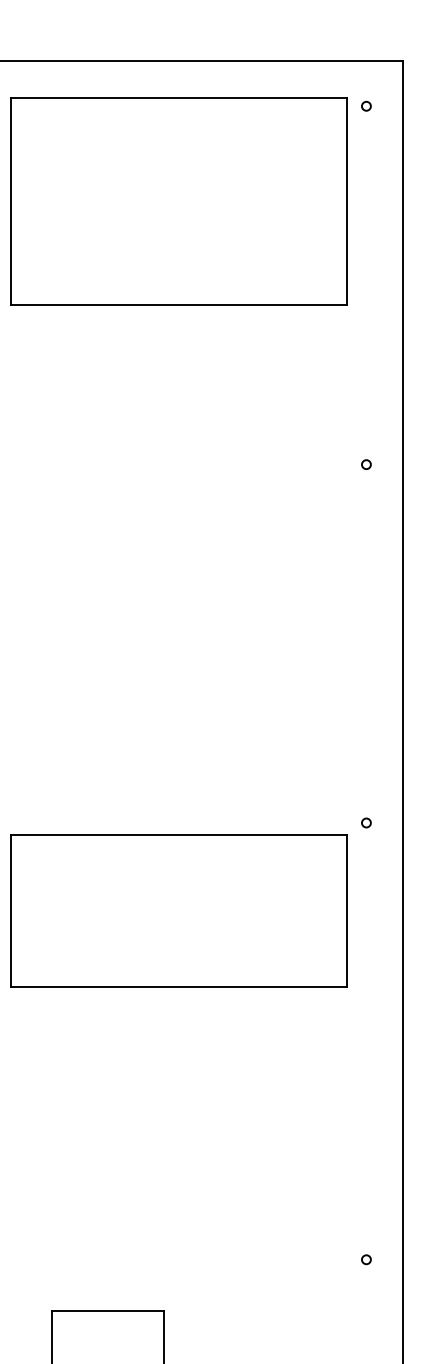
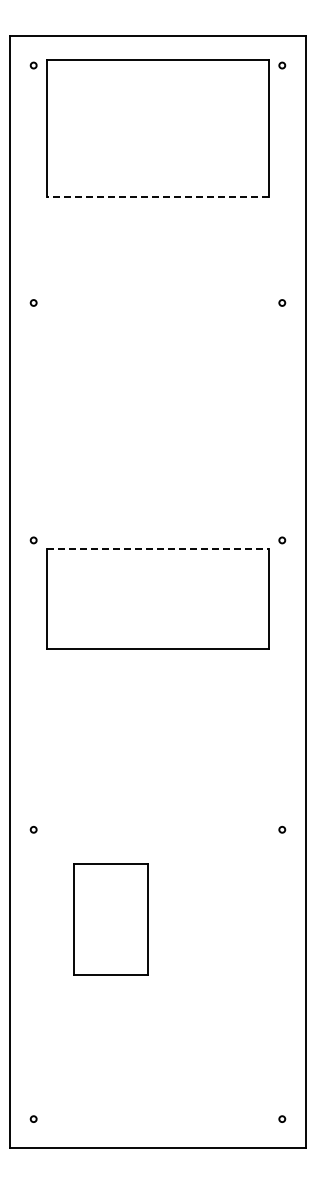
line: (178, 305) -> (157, 197), solid -> dashed
line: (179, 835) -> (158, 548), solid -> dashed

